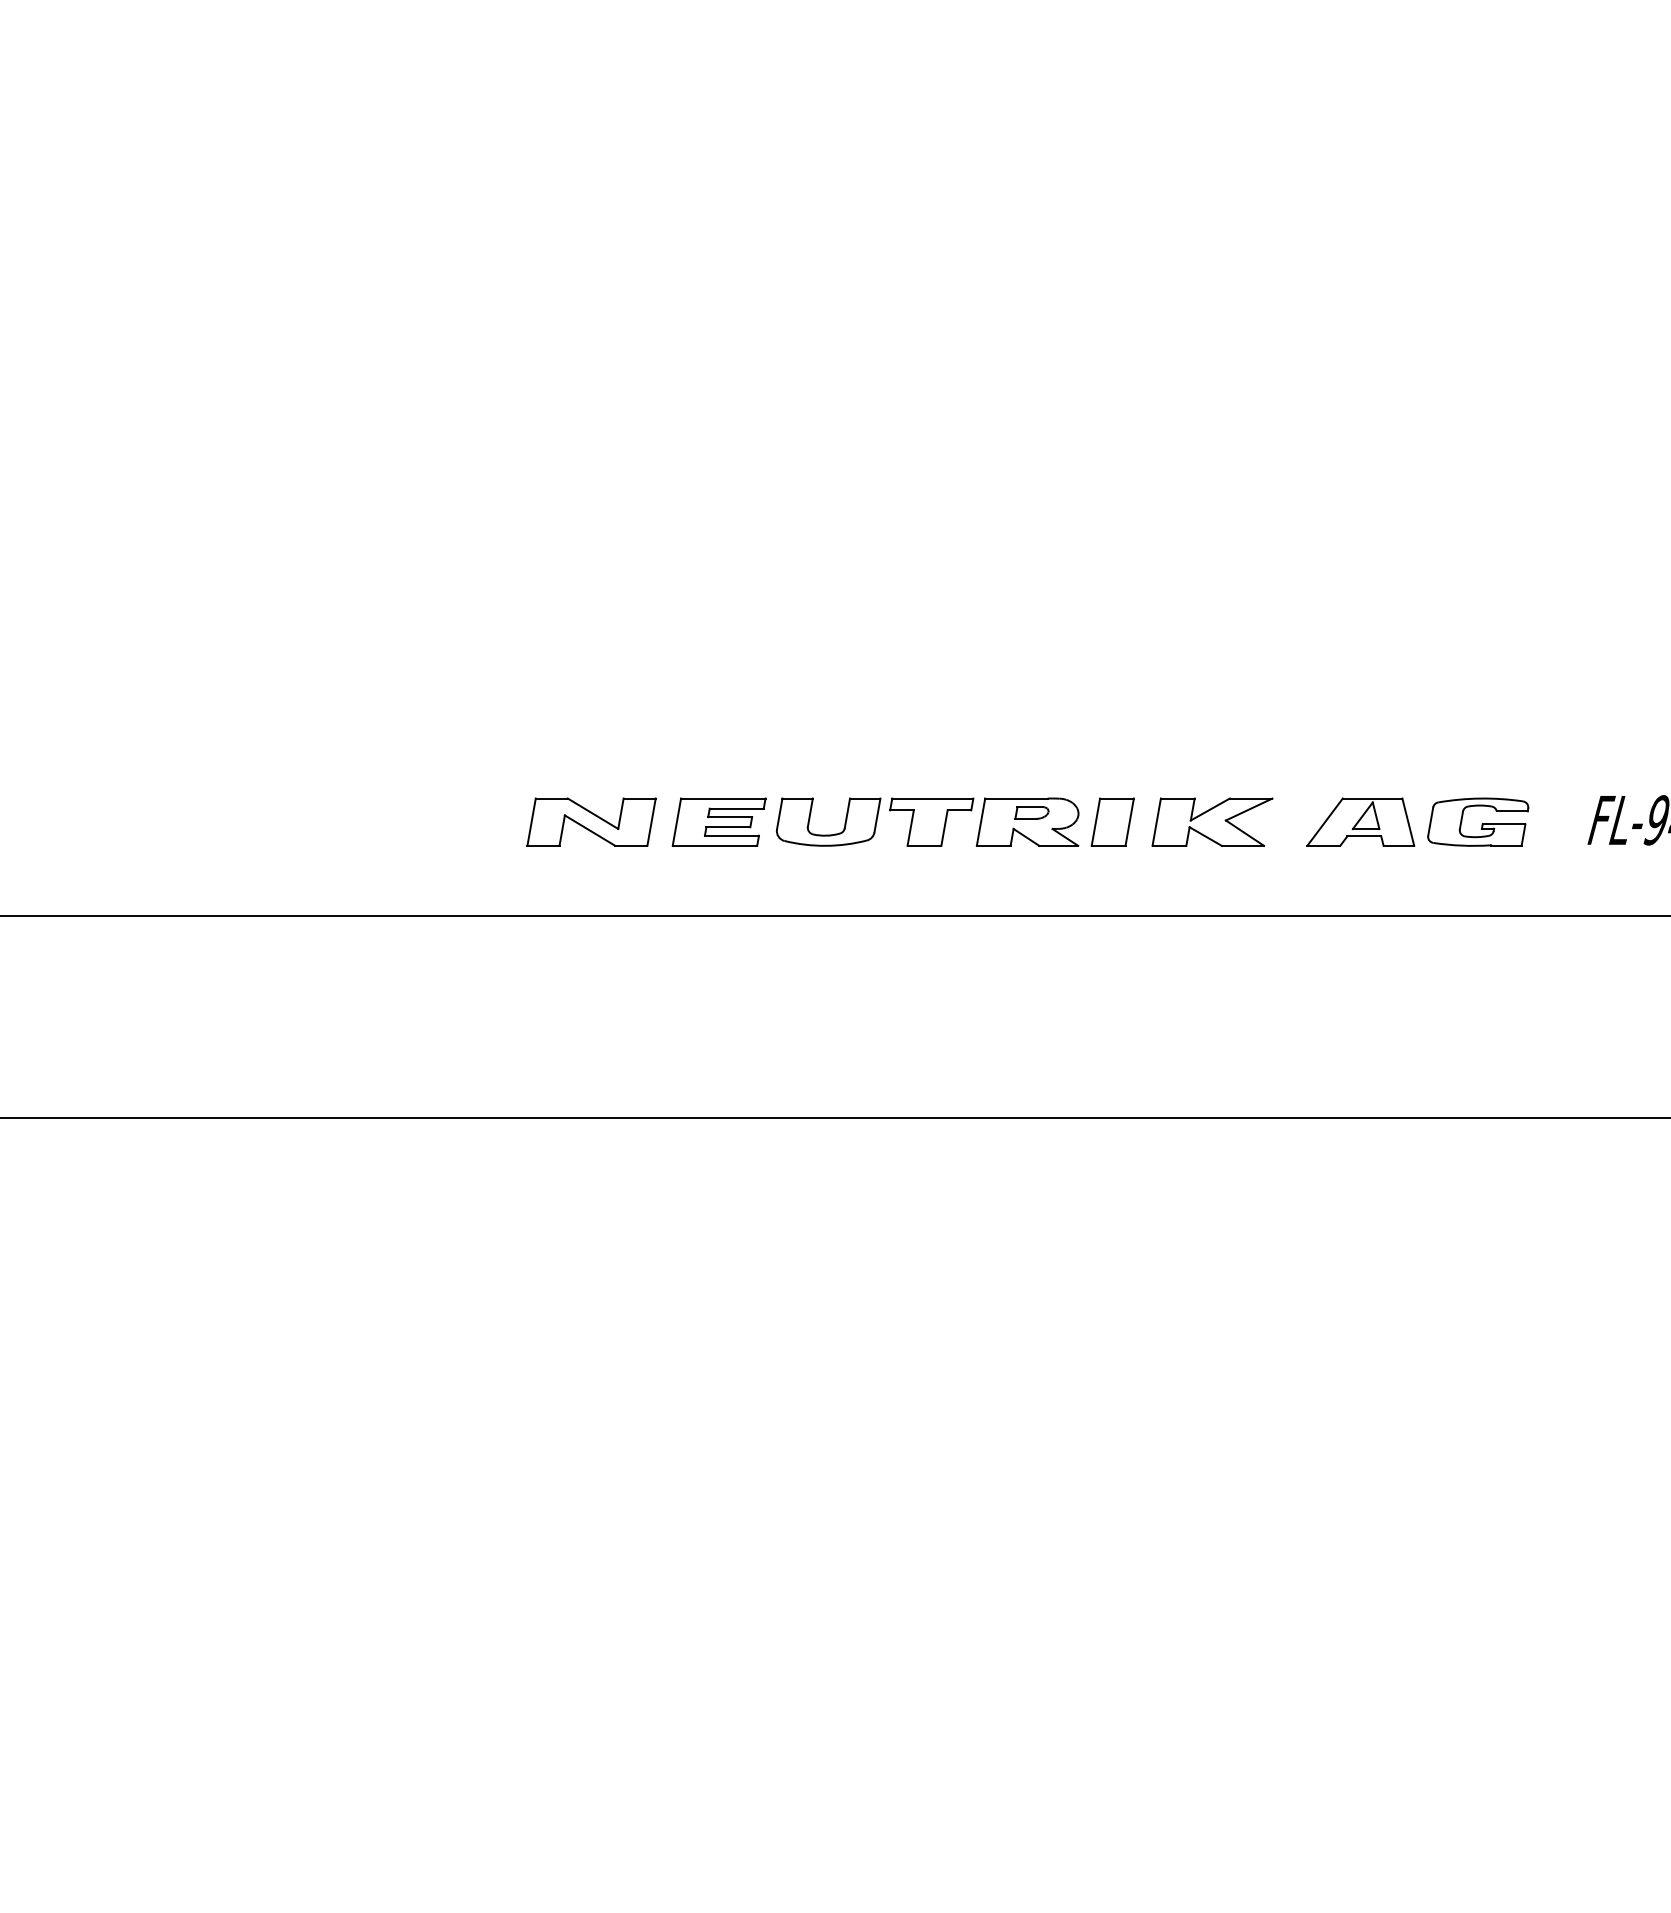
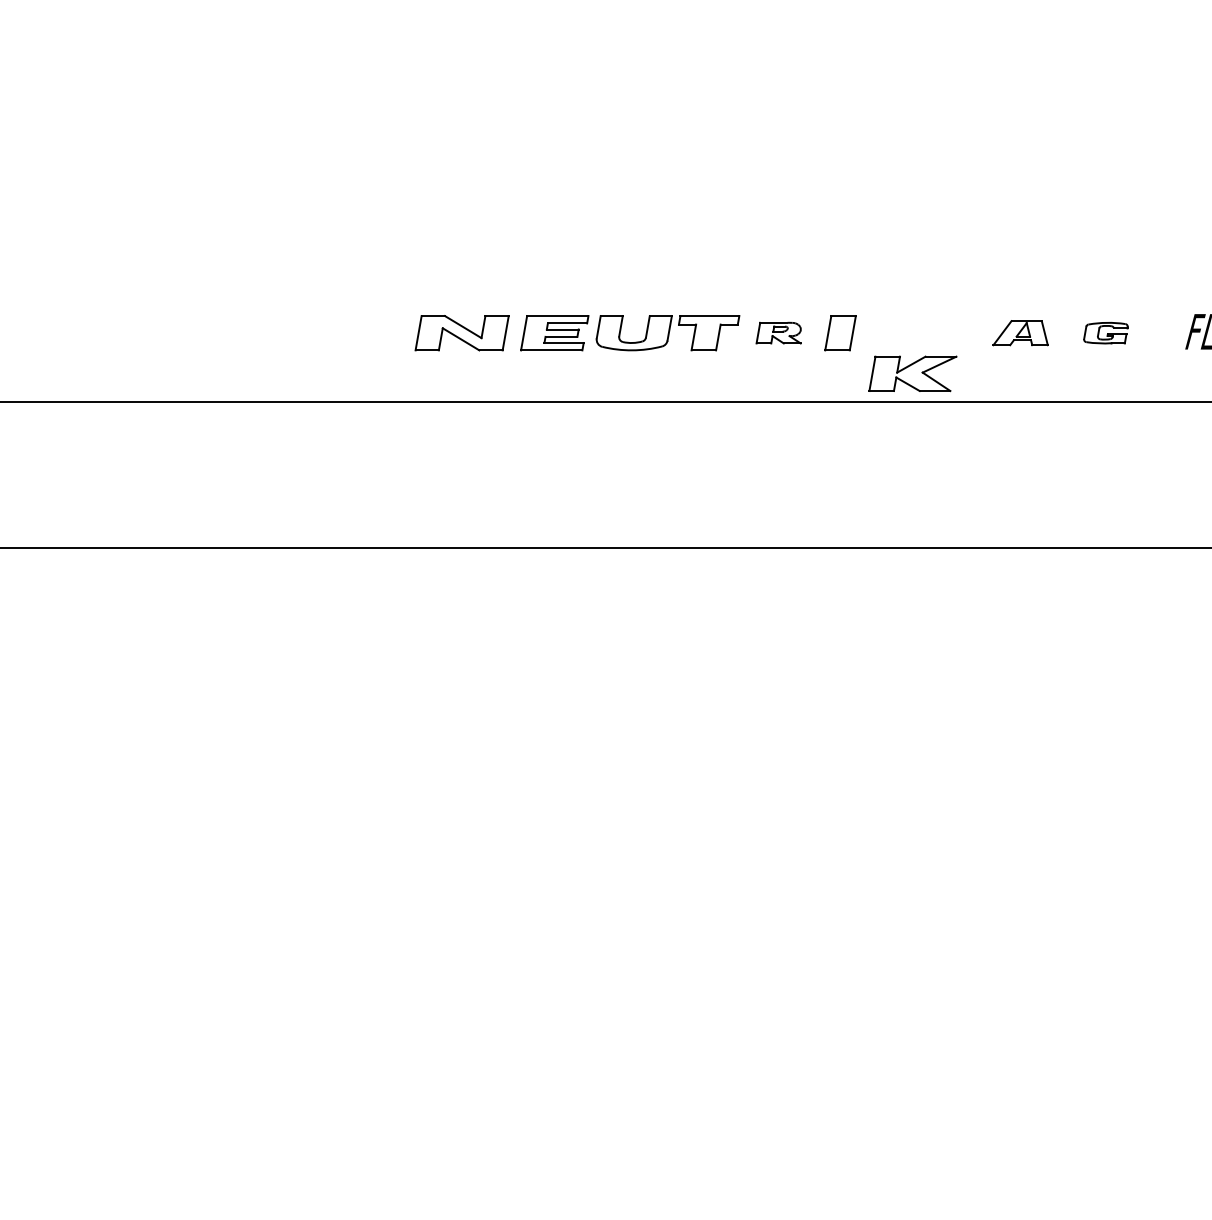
part: (1027, 821) -> (778, 332), size x0.6
part: (1212, 821) -> (912, 373), moved
part: (1360, 821) -> (1020, 332), size x0.7
part: (1478, 821) -> (1106, 332), size x0.6

